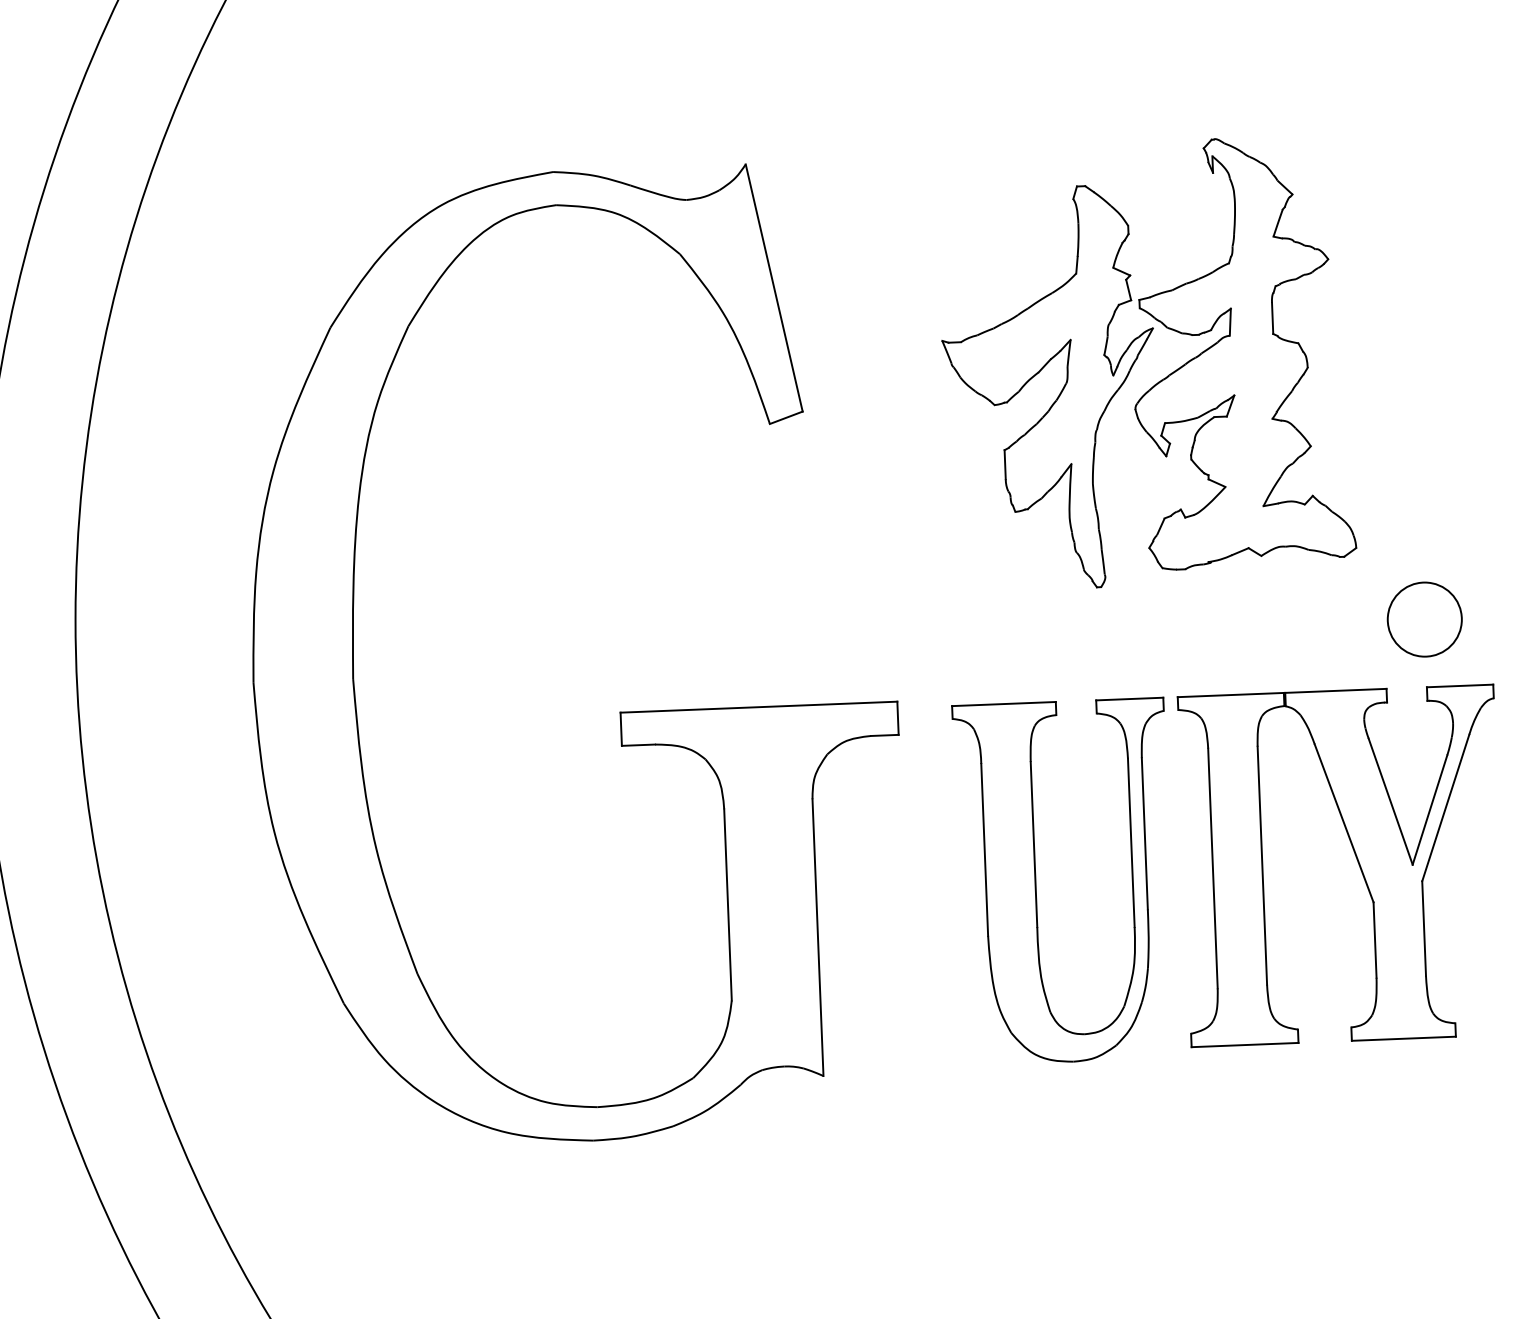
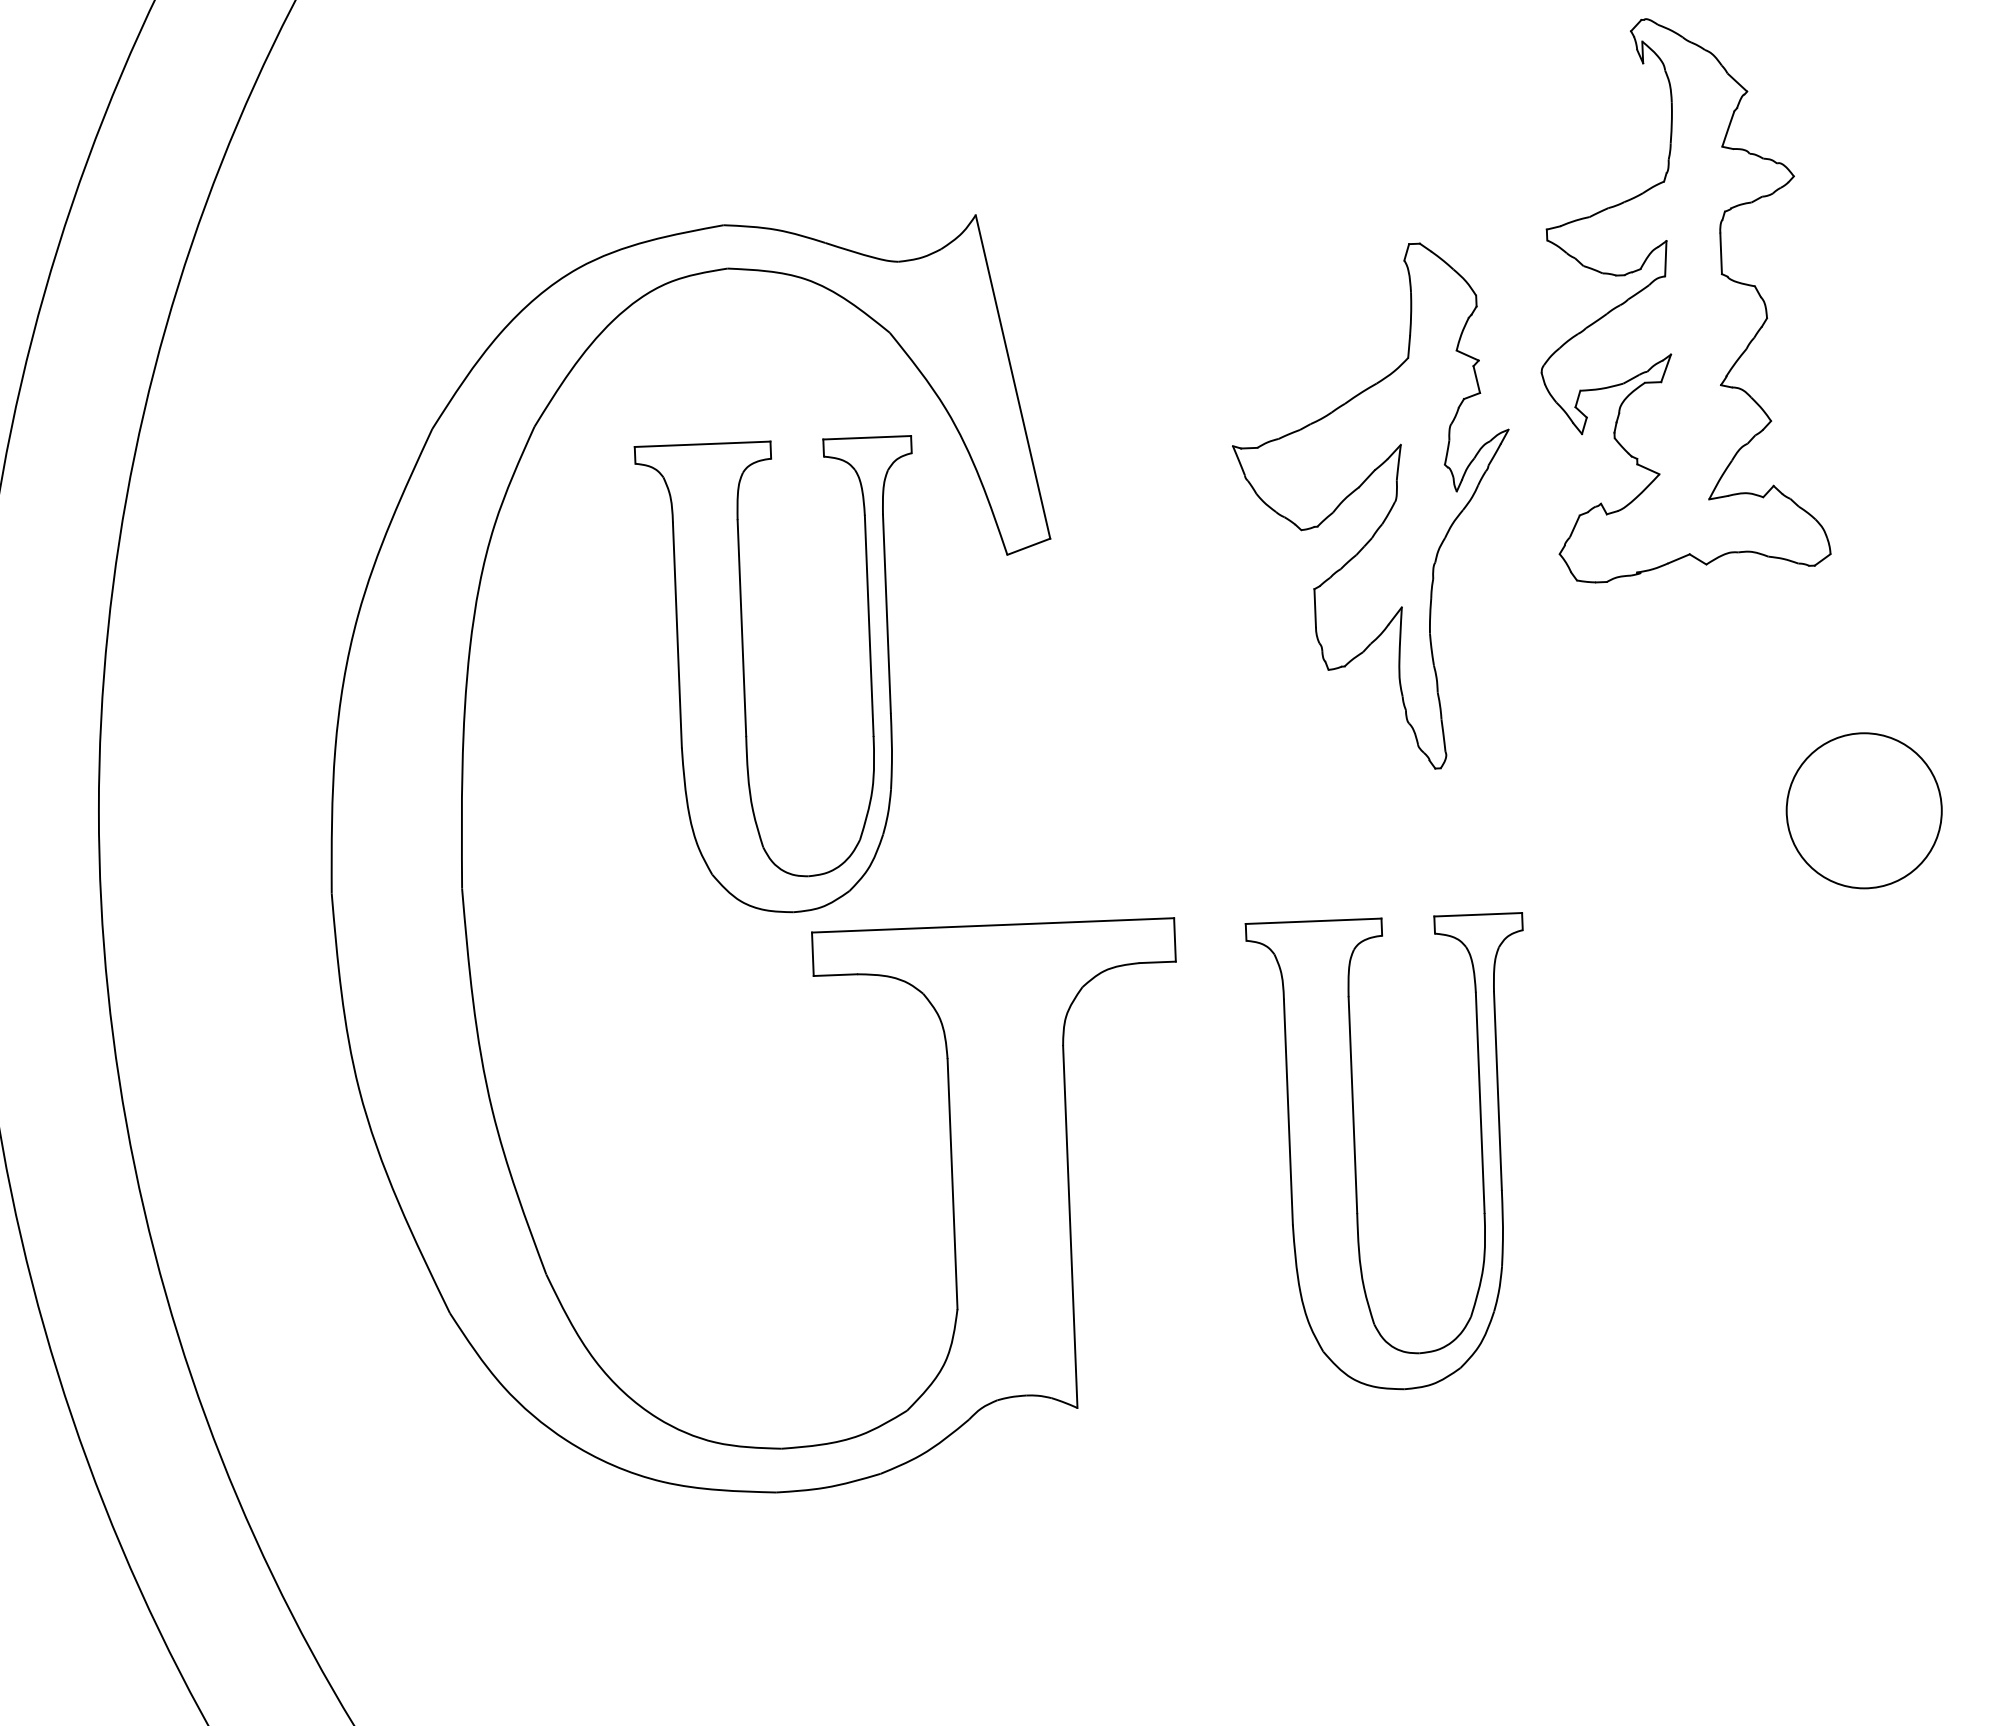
part: (1245, 354) -> (1685, 300), moved
part: (568, 515) -> (744, 674), added
circle: (1424, 619) -> (1863, 810), size x1.6
part: (1356, 858) -> (1774, 1123), removed

